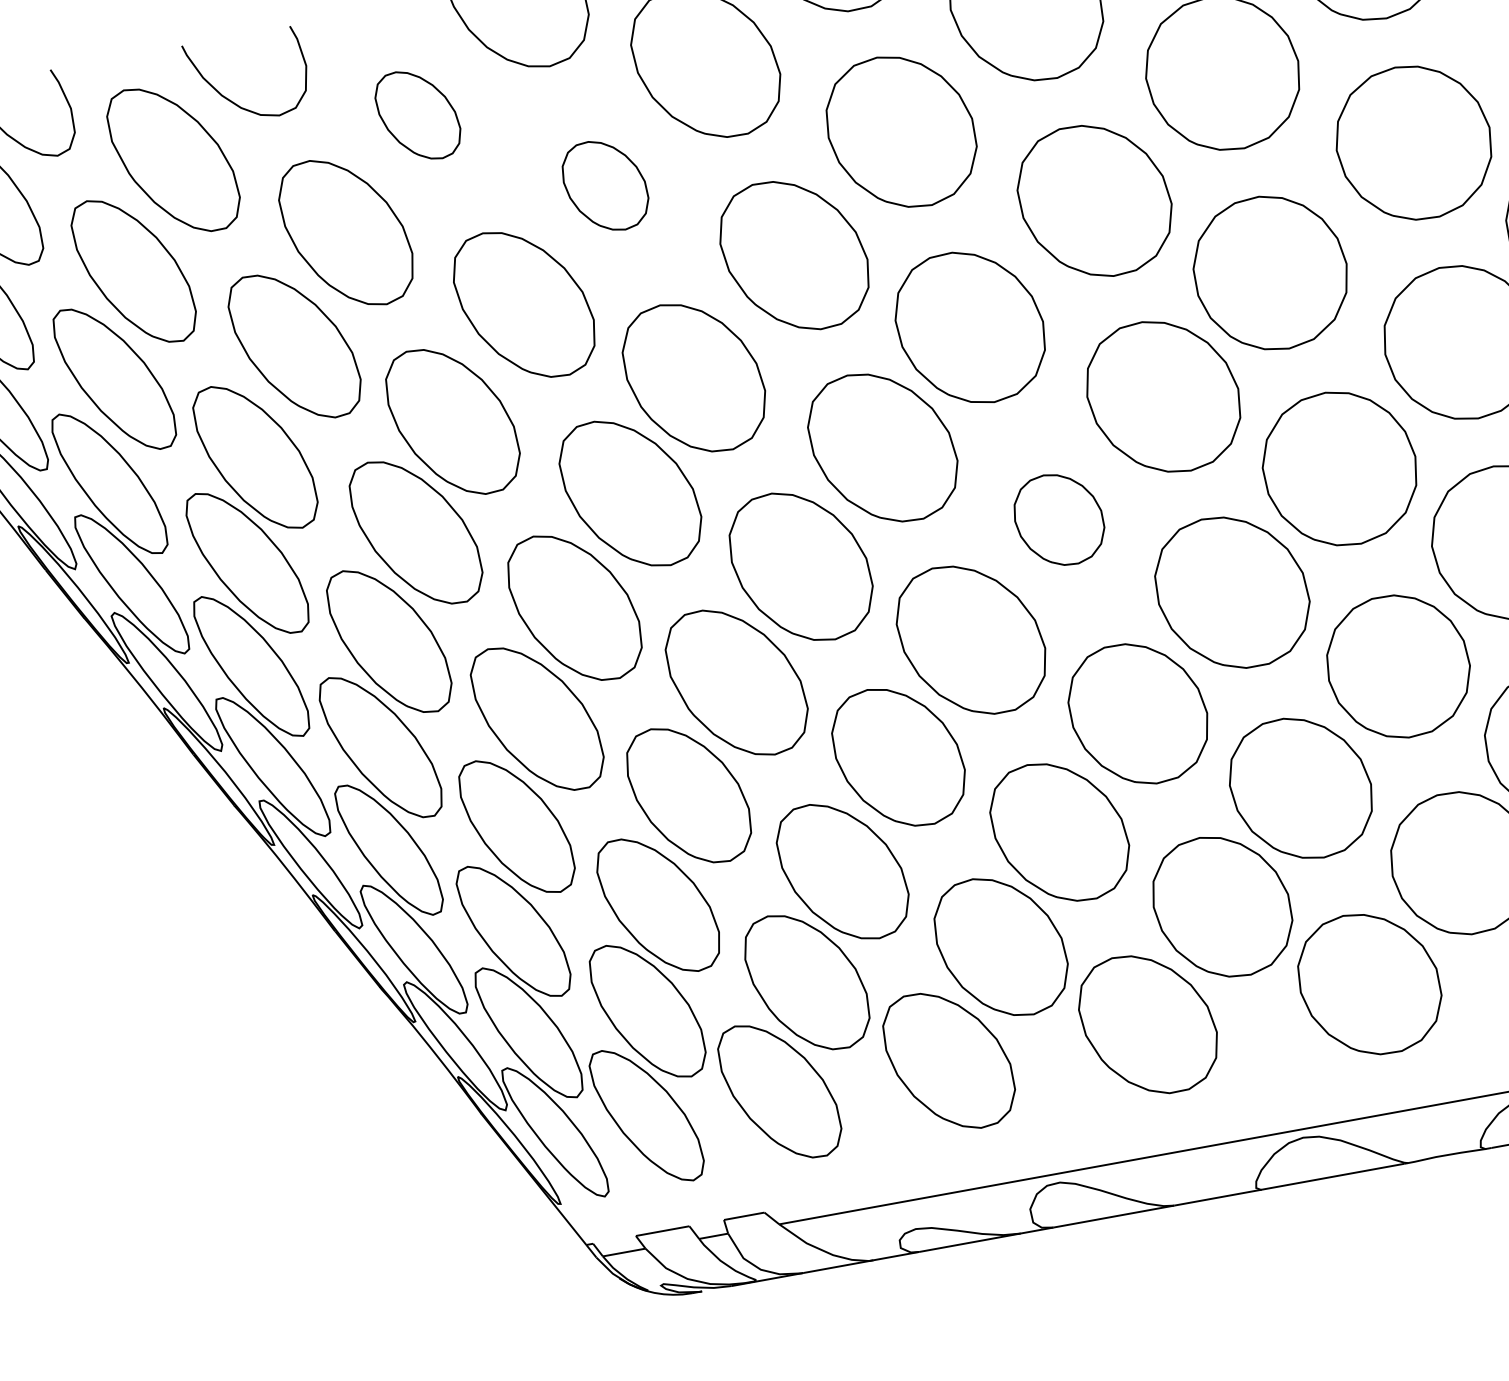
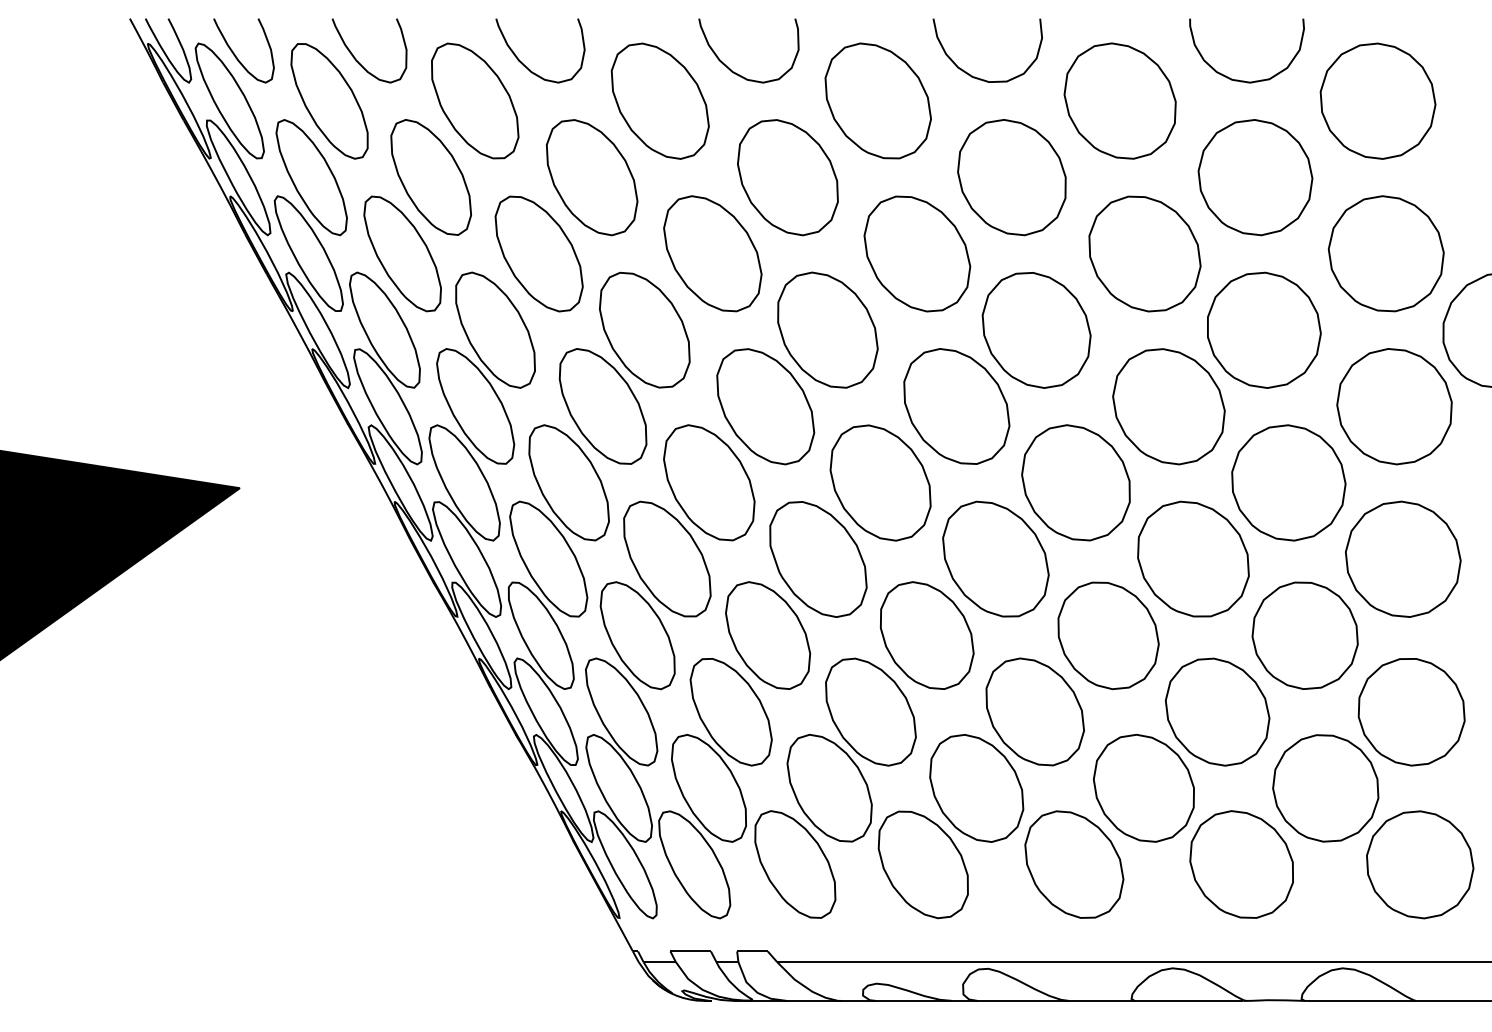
part: (417, 114) -> (659, 100), size x1.67
part: (604, 185) -> (787, 177), size x1.67
part: (1058, 519) -> (1075, 482), size x1.67

